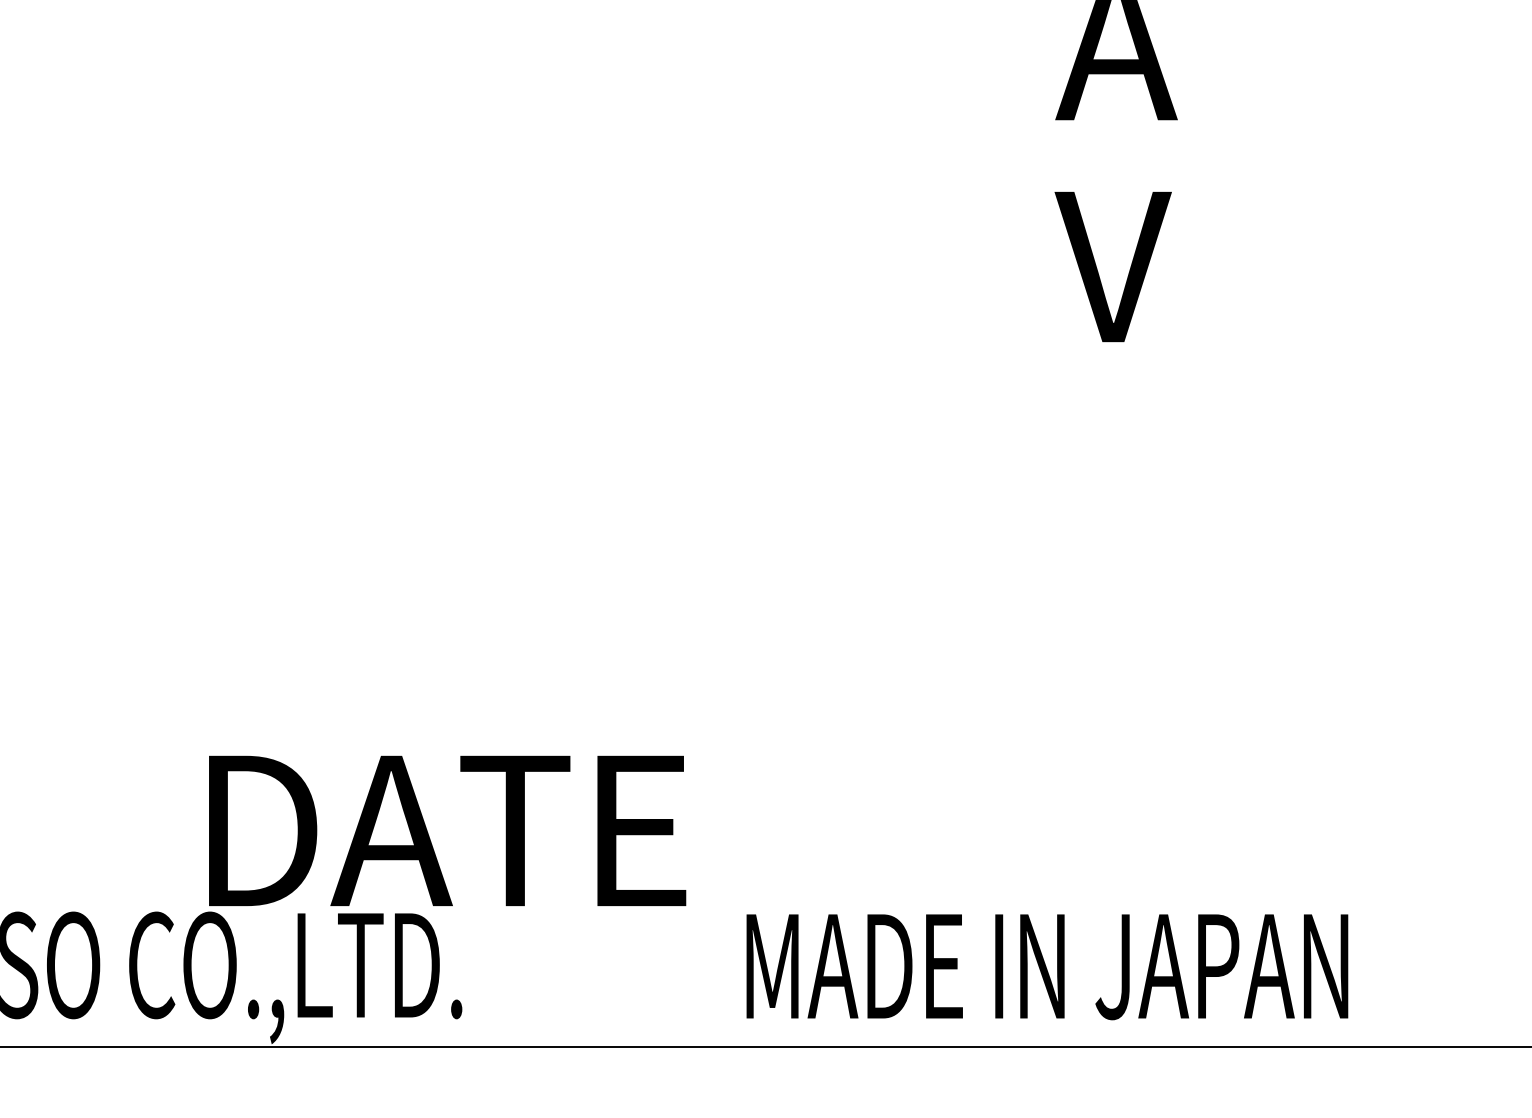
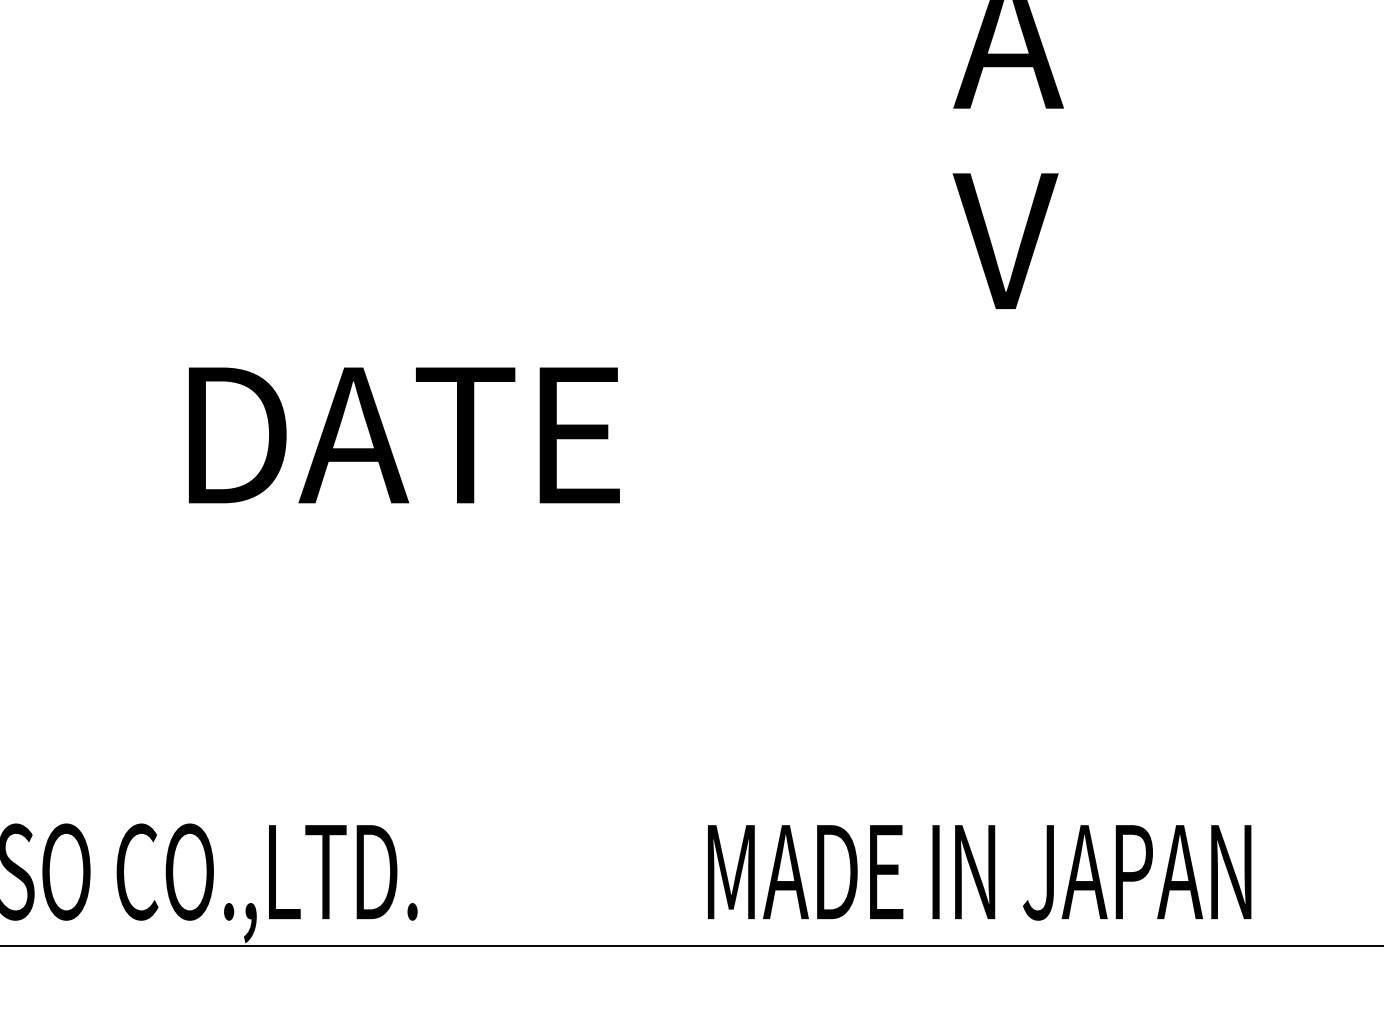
text: (447, 830) -> (404, 434), moved
text: (1047, 967) -> (979, 873), moved

